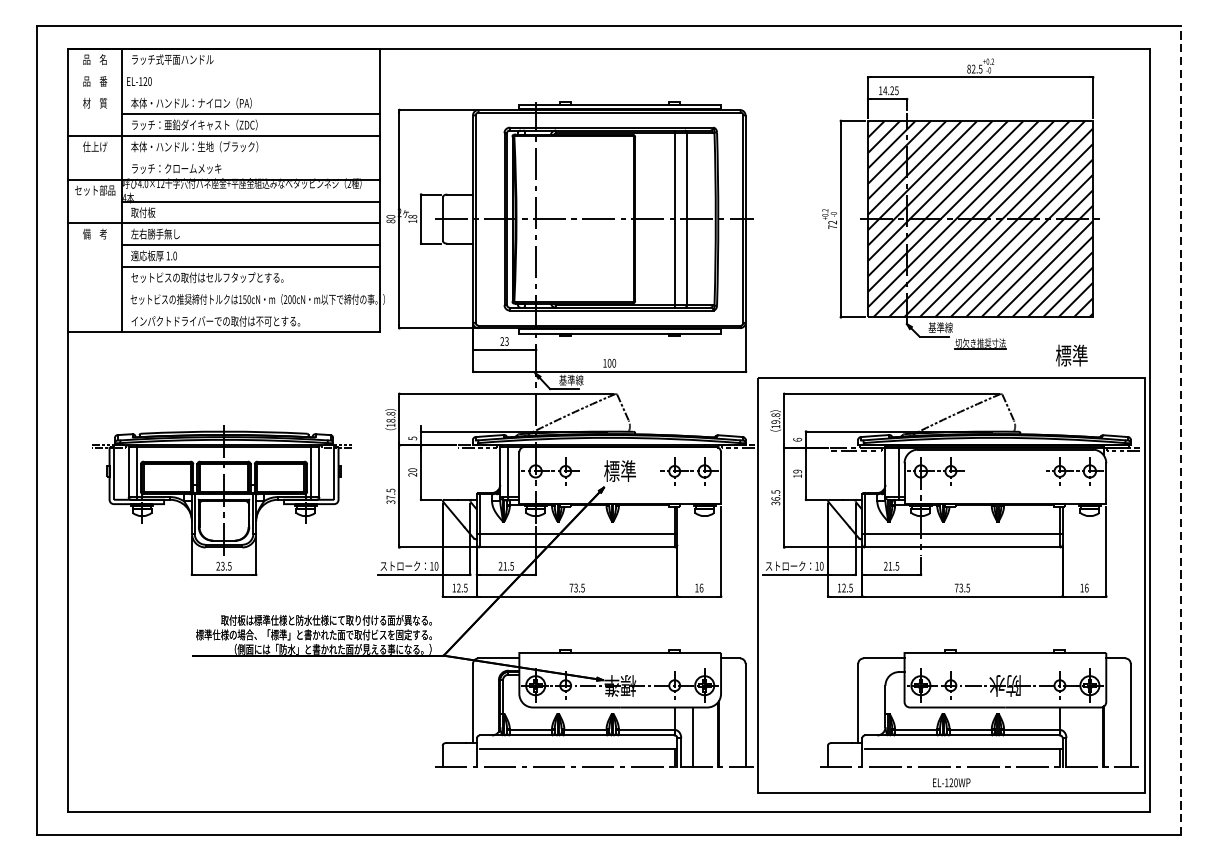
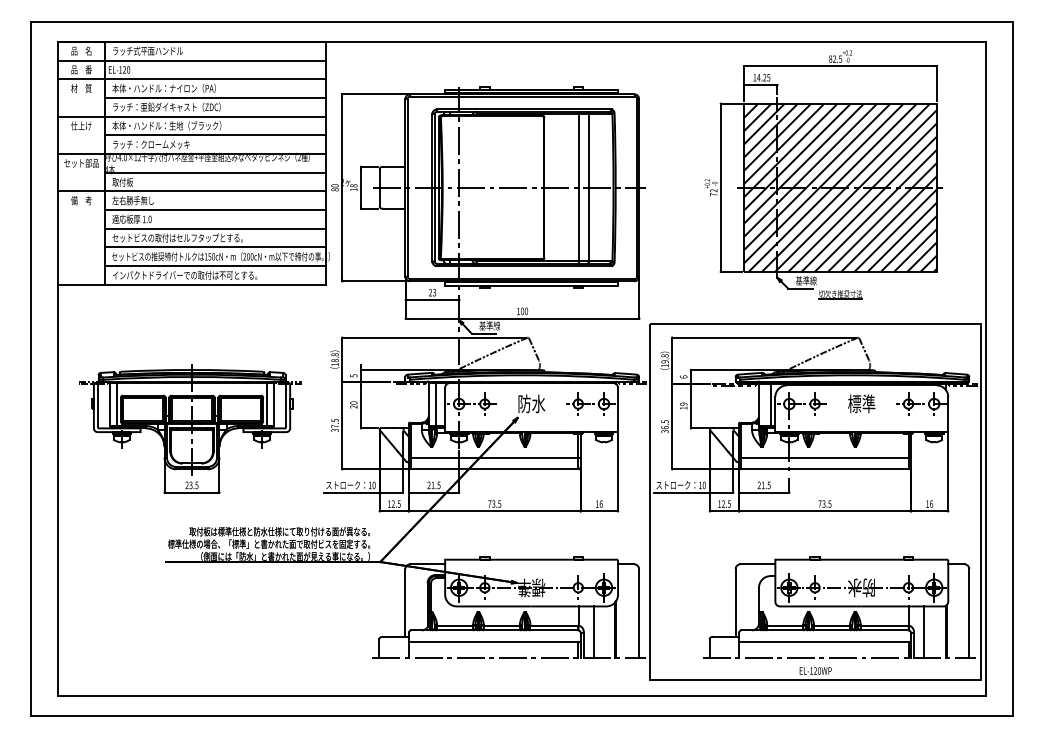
line: (223, 70) -> (191, 60), added
line: (223, 92) -> (191, 79), added
line: (250, 158) -> (214, 135), added
line: (250, 288) -> (214, 247), added
line: (250, 310) -> (214, 266), added
text: (1071, 355) -> (861, 403), moved
line: (1181, 431) -> (1012, 369), dashed -> solid
text: (620, 470) -> (531, 403), 標準 -> 防水
line: (1078, 736) -> (924, 631), added

